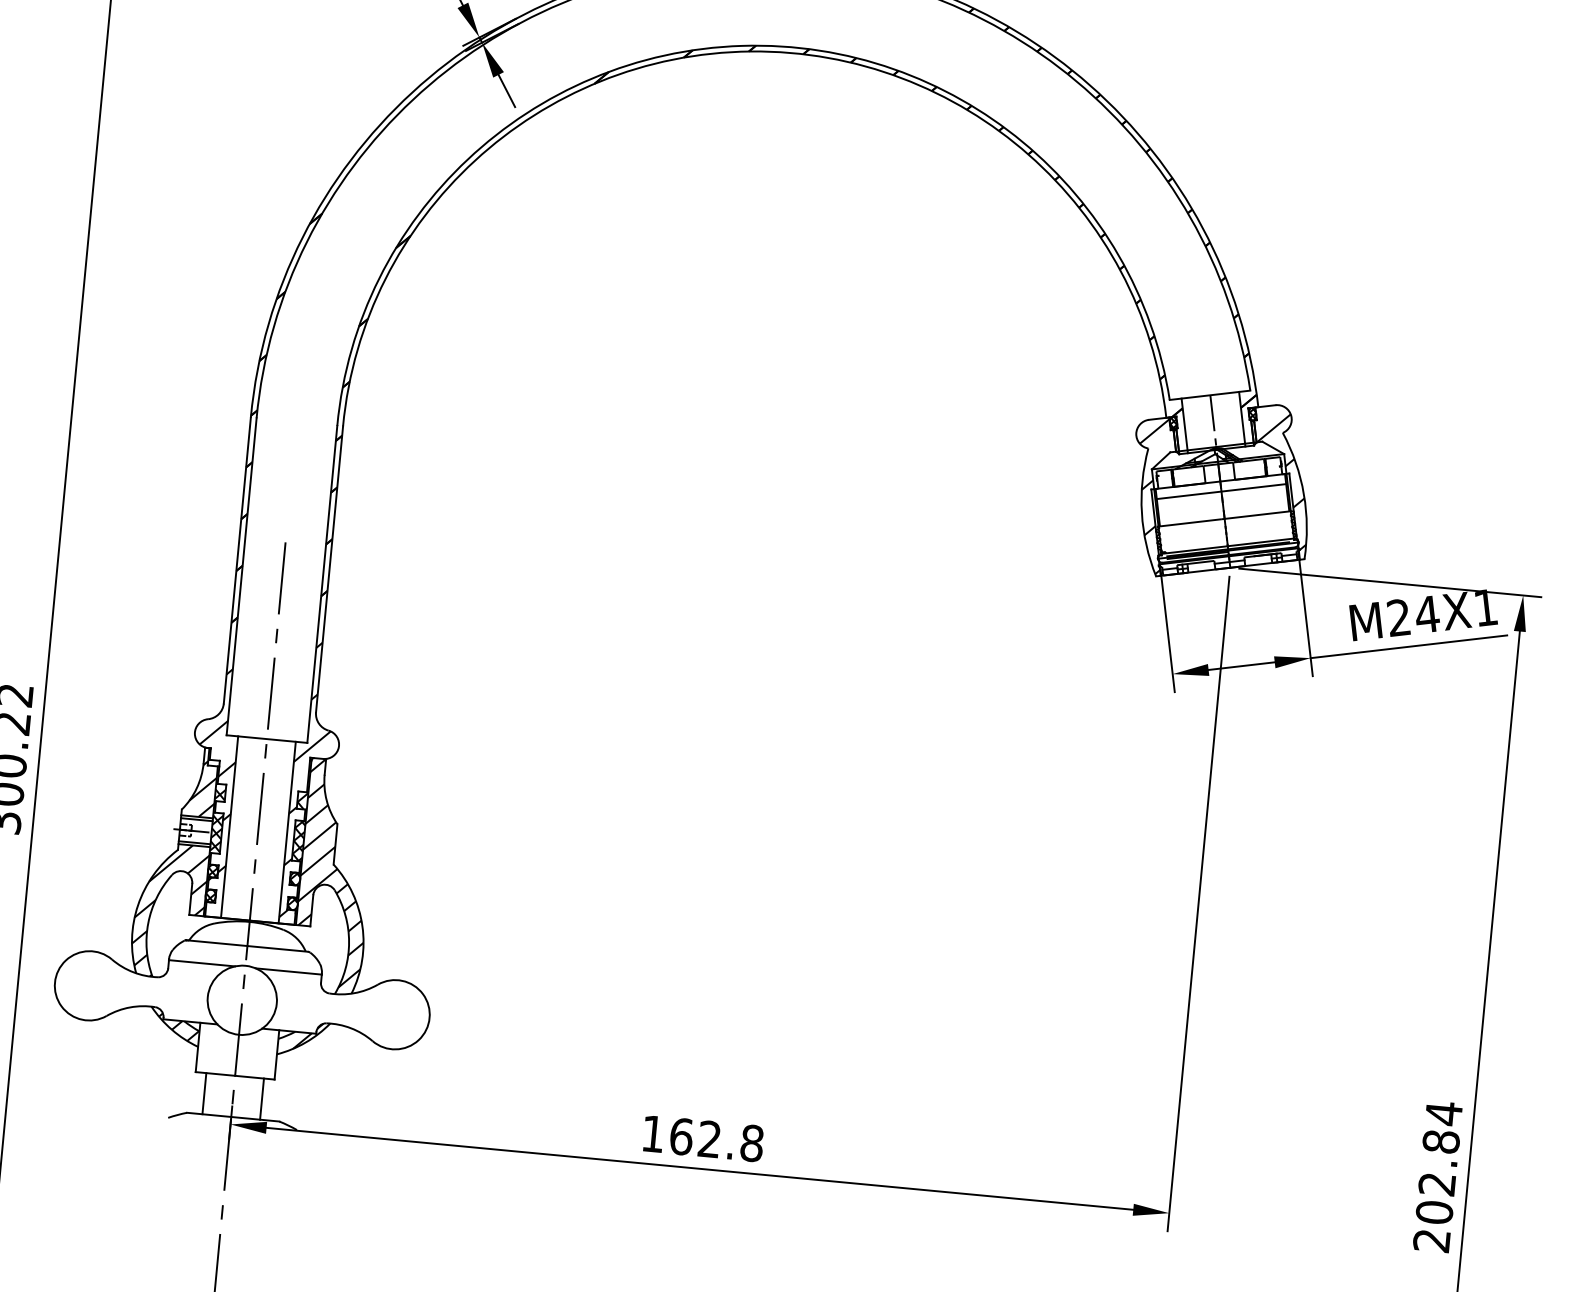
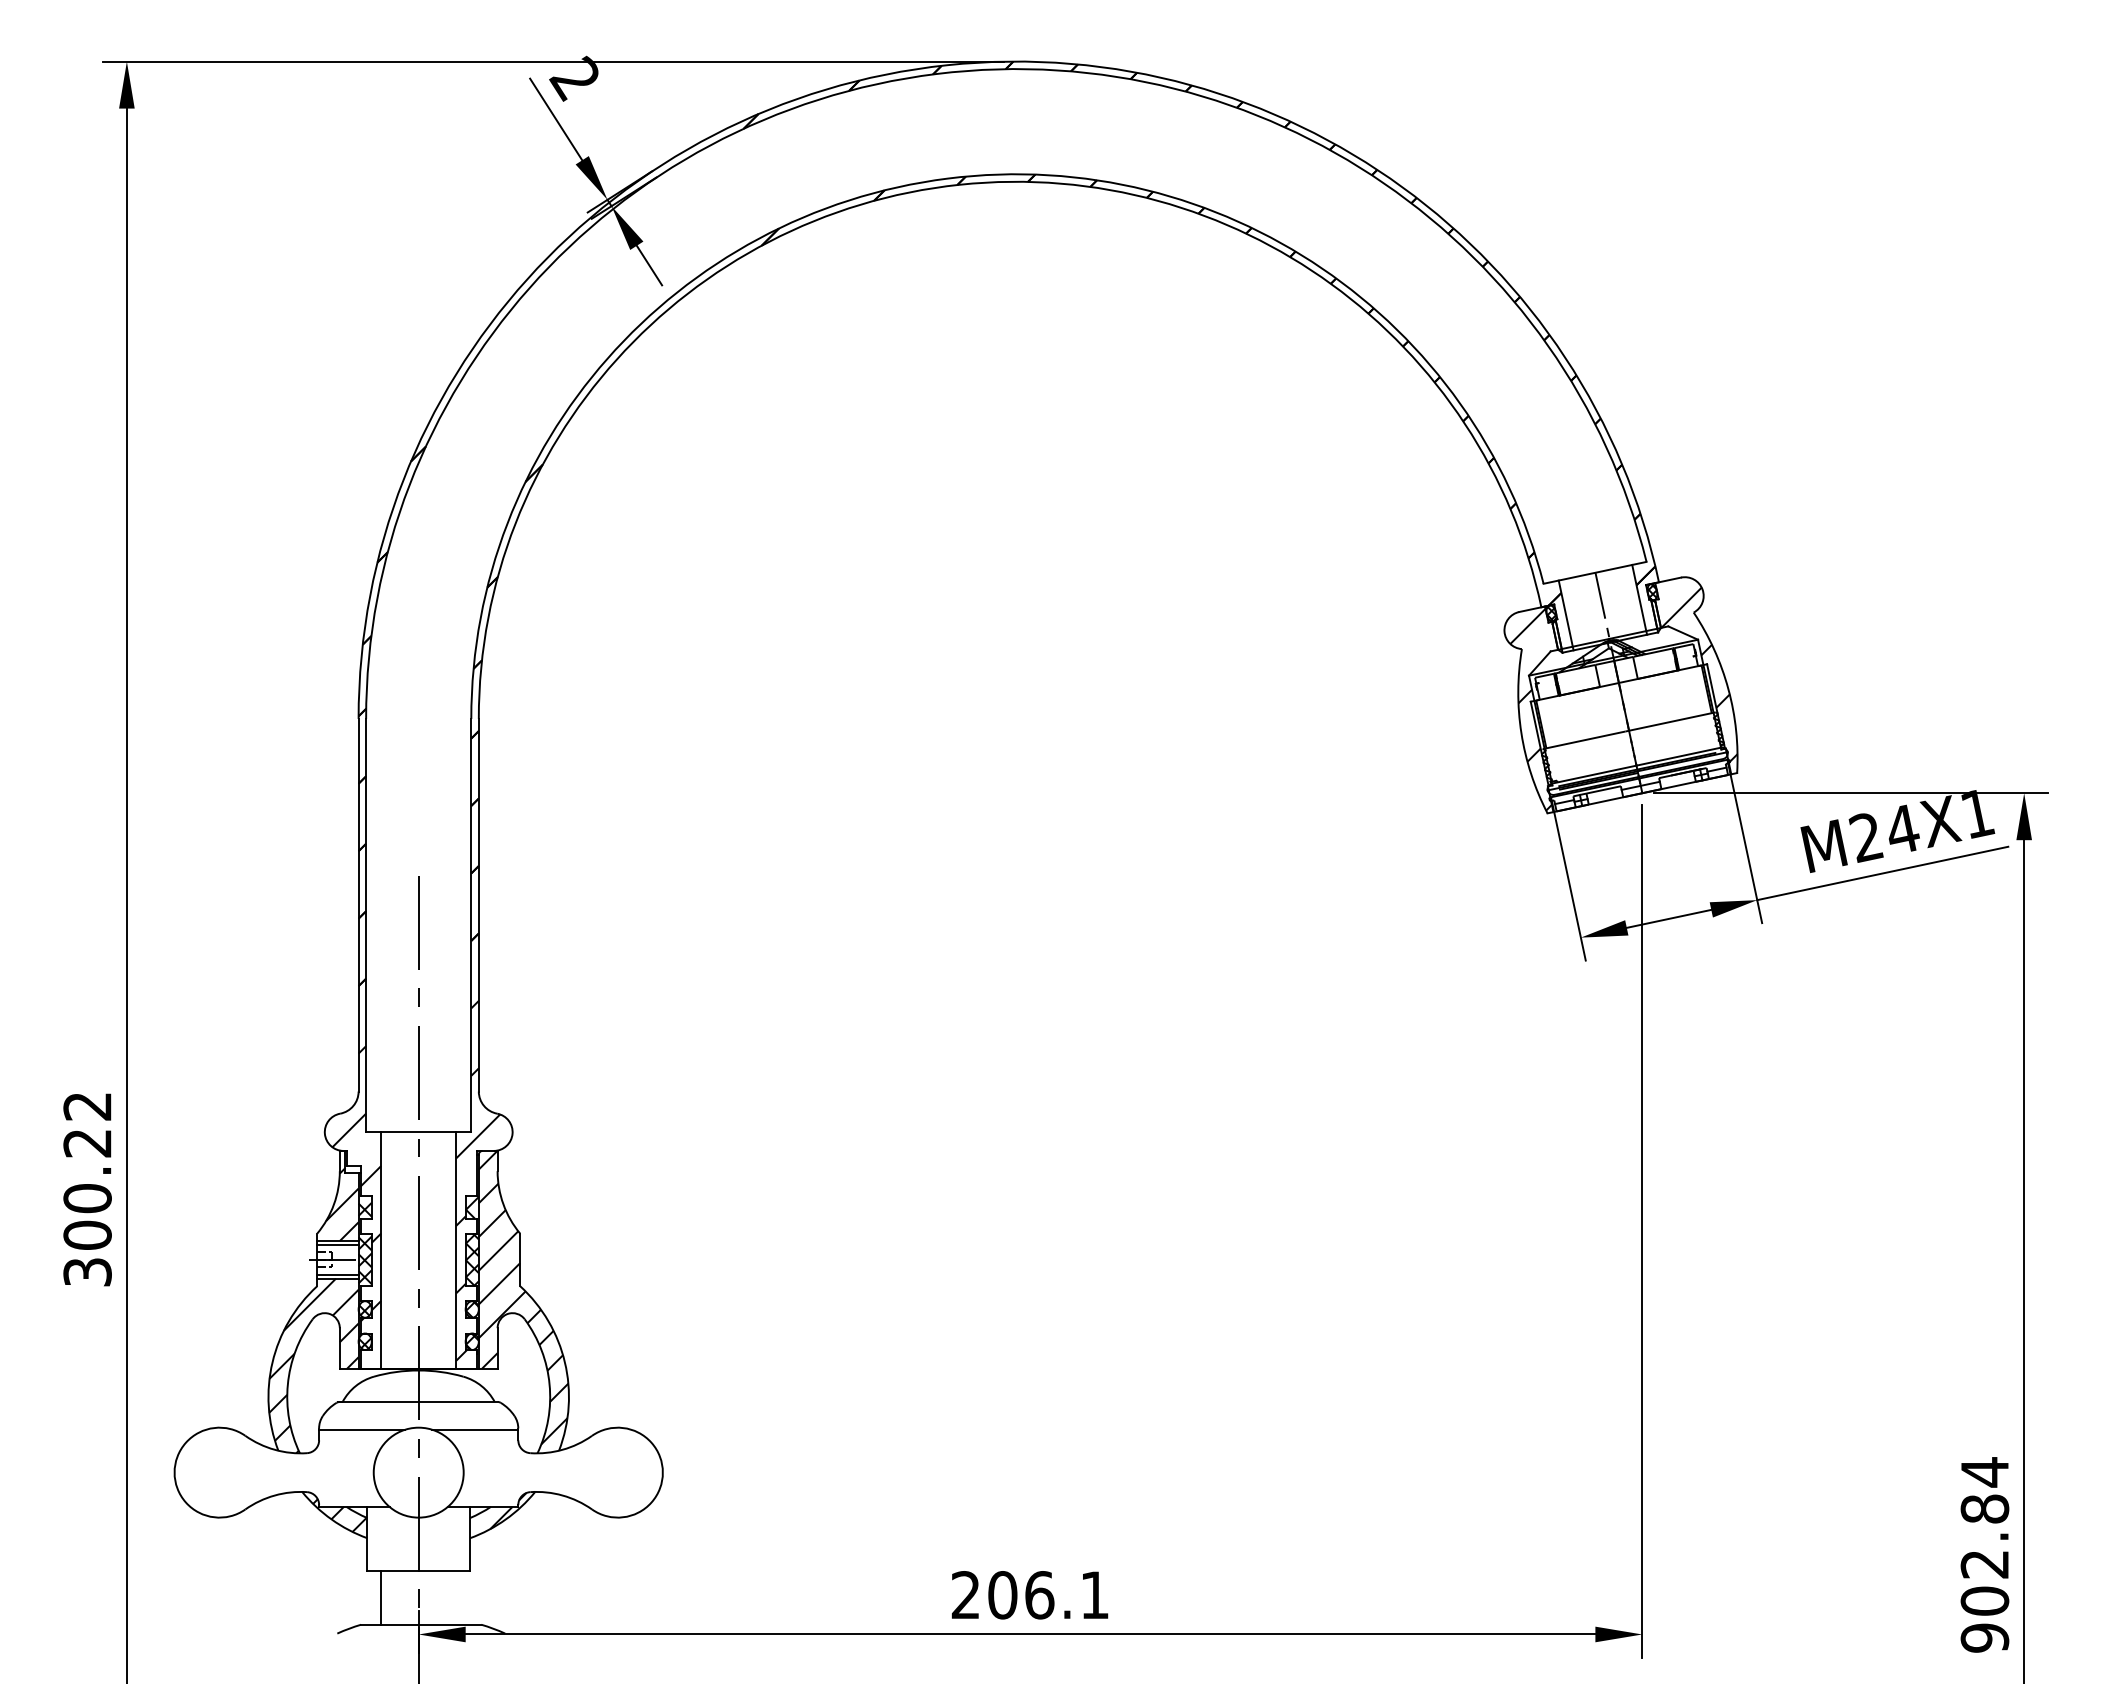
line: (1221, 491) -> (1621, 695), removed
line: (262, 1098) -> (456, 1597), removed
text: (702, 1138) -> (1030, 1595), 162.8 -> 206.1
text: (1431, 1240) -> (1984, 1637), 202.84 -> 902.84

